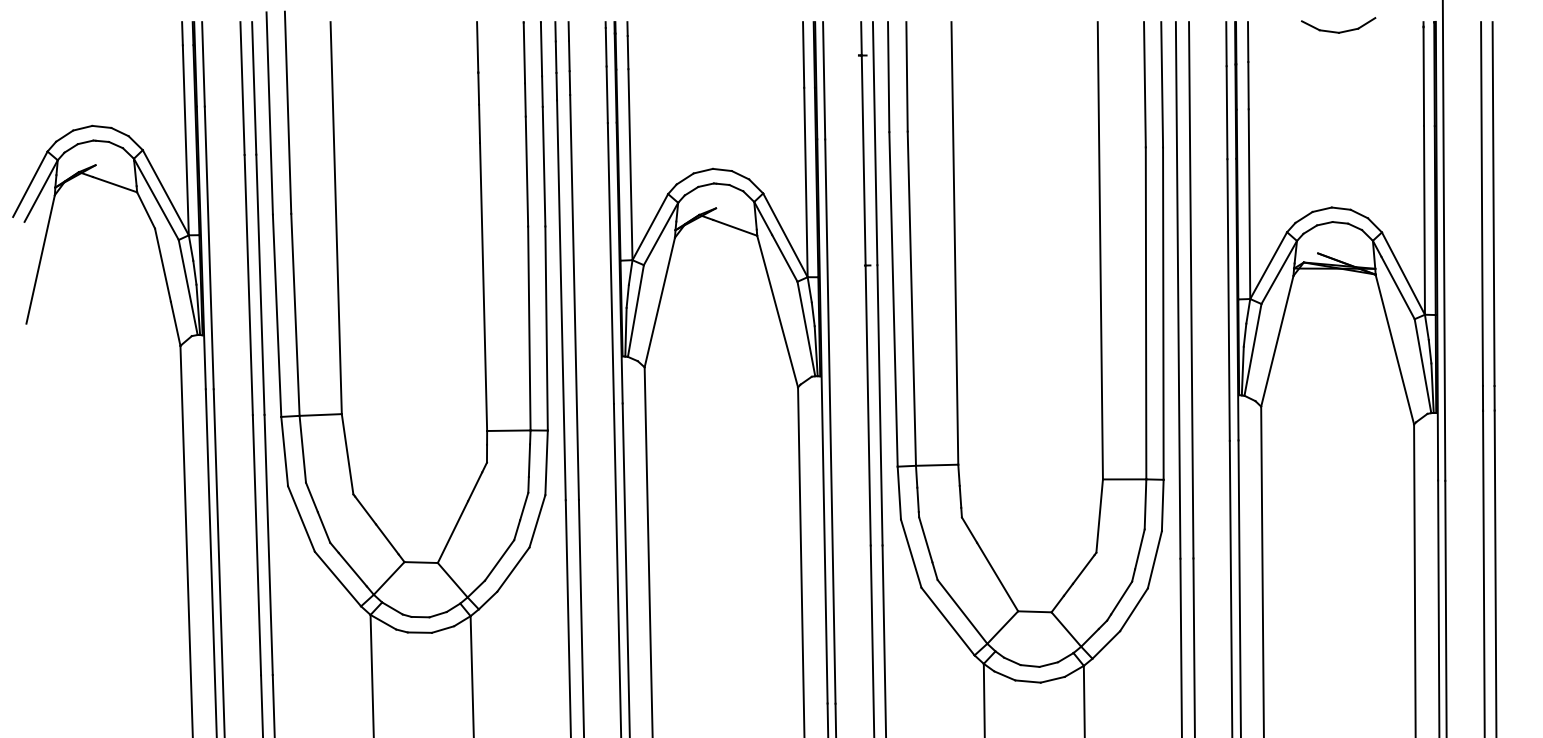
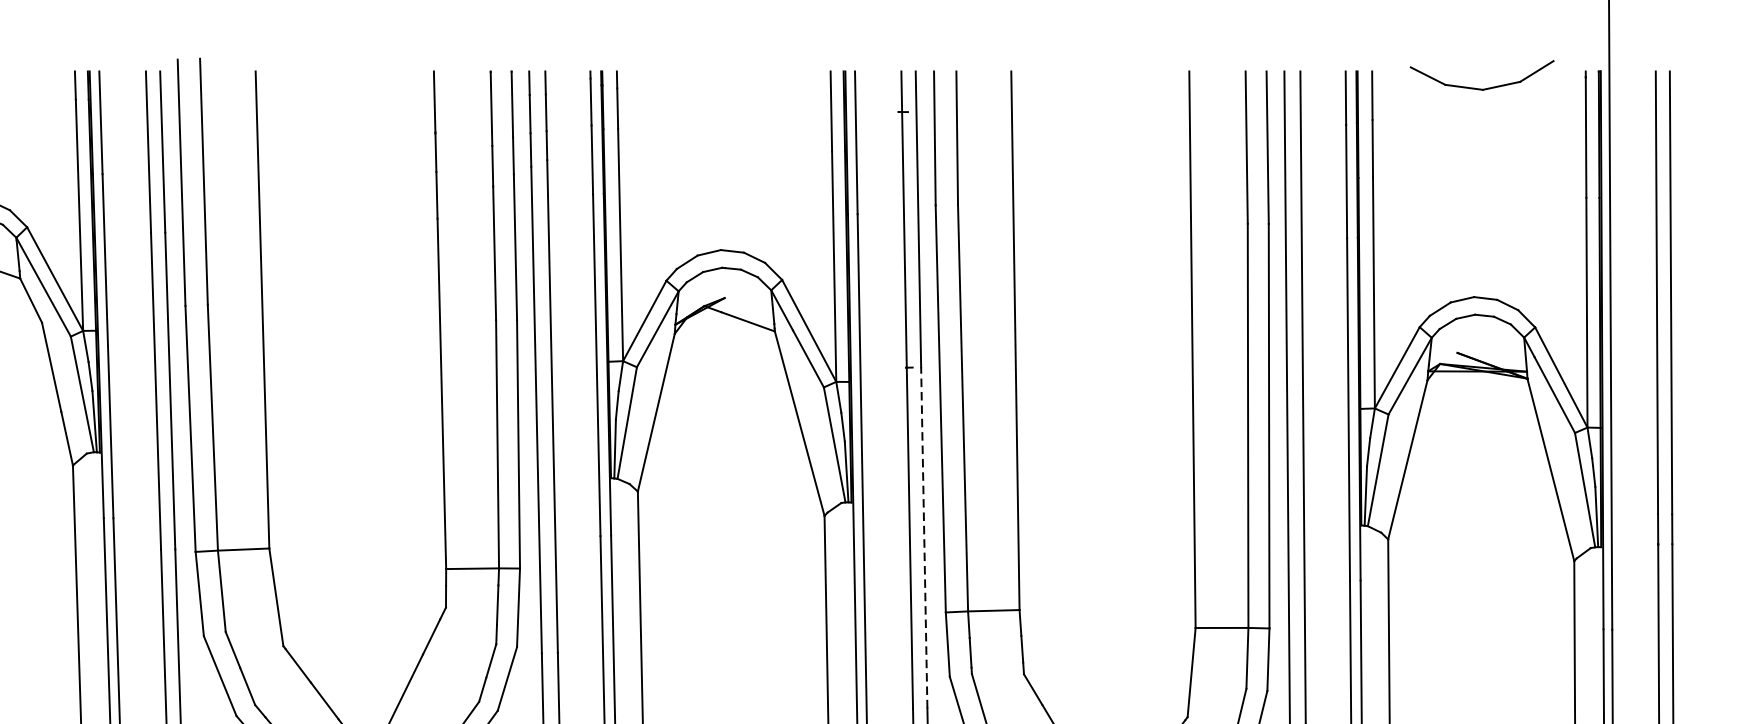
part: (1338, 25) -> (1482, 75), size x1.6
line: (879, 404) -> (923, 536), solid -> dashed

